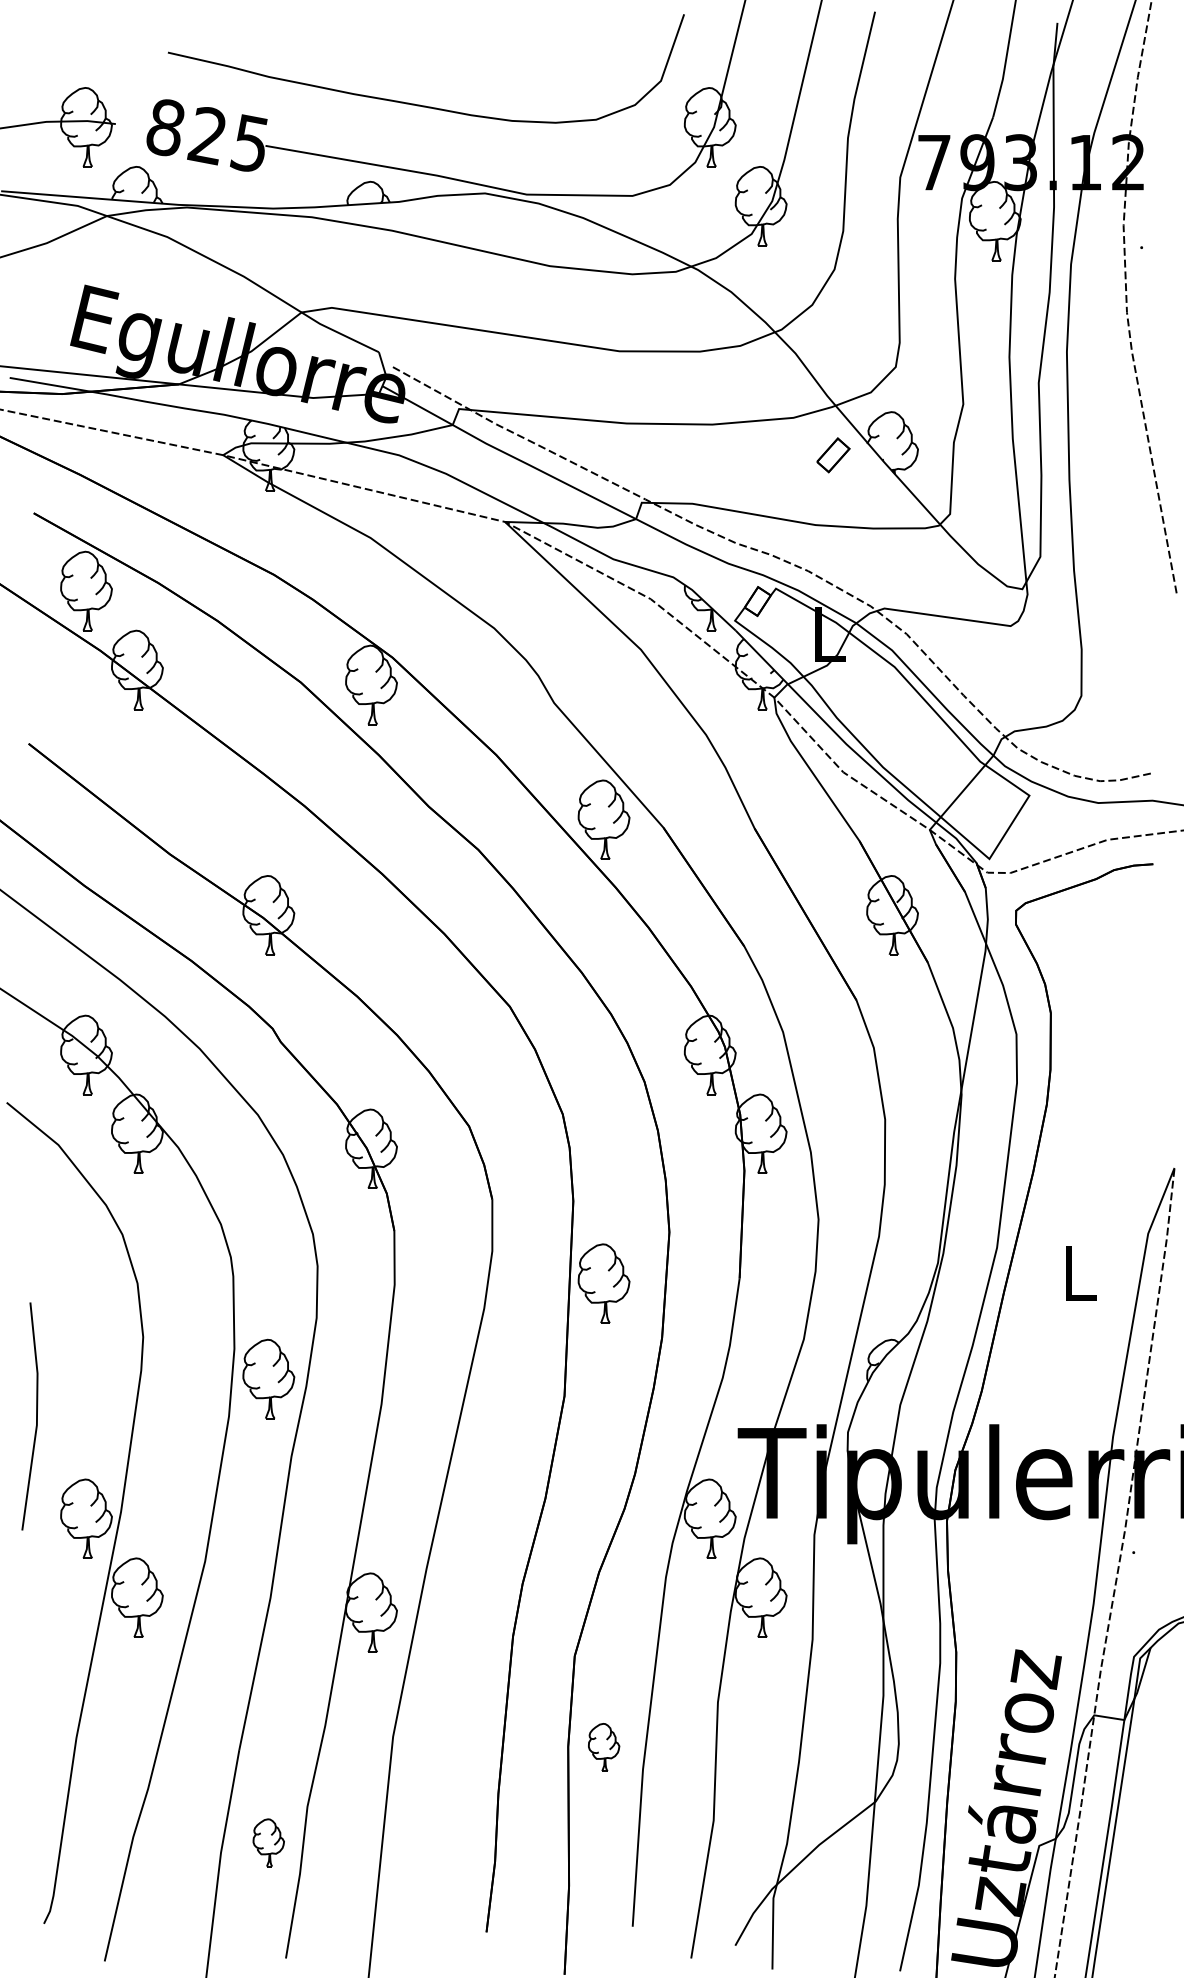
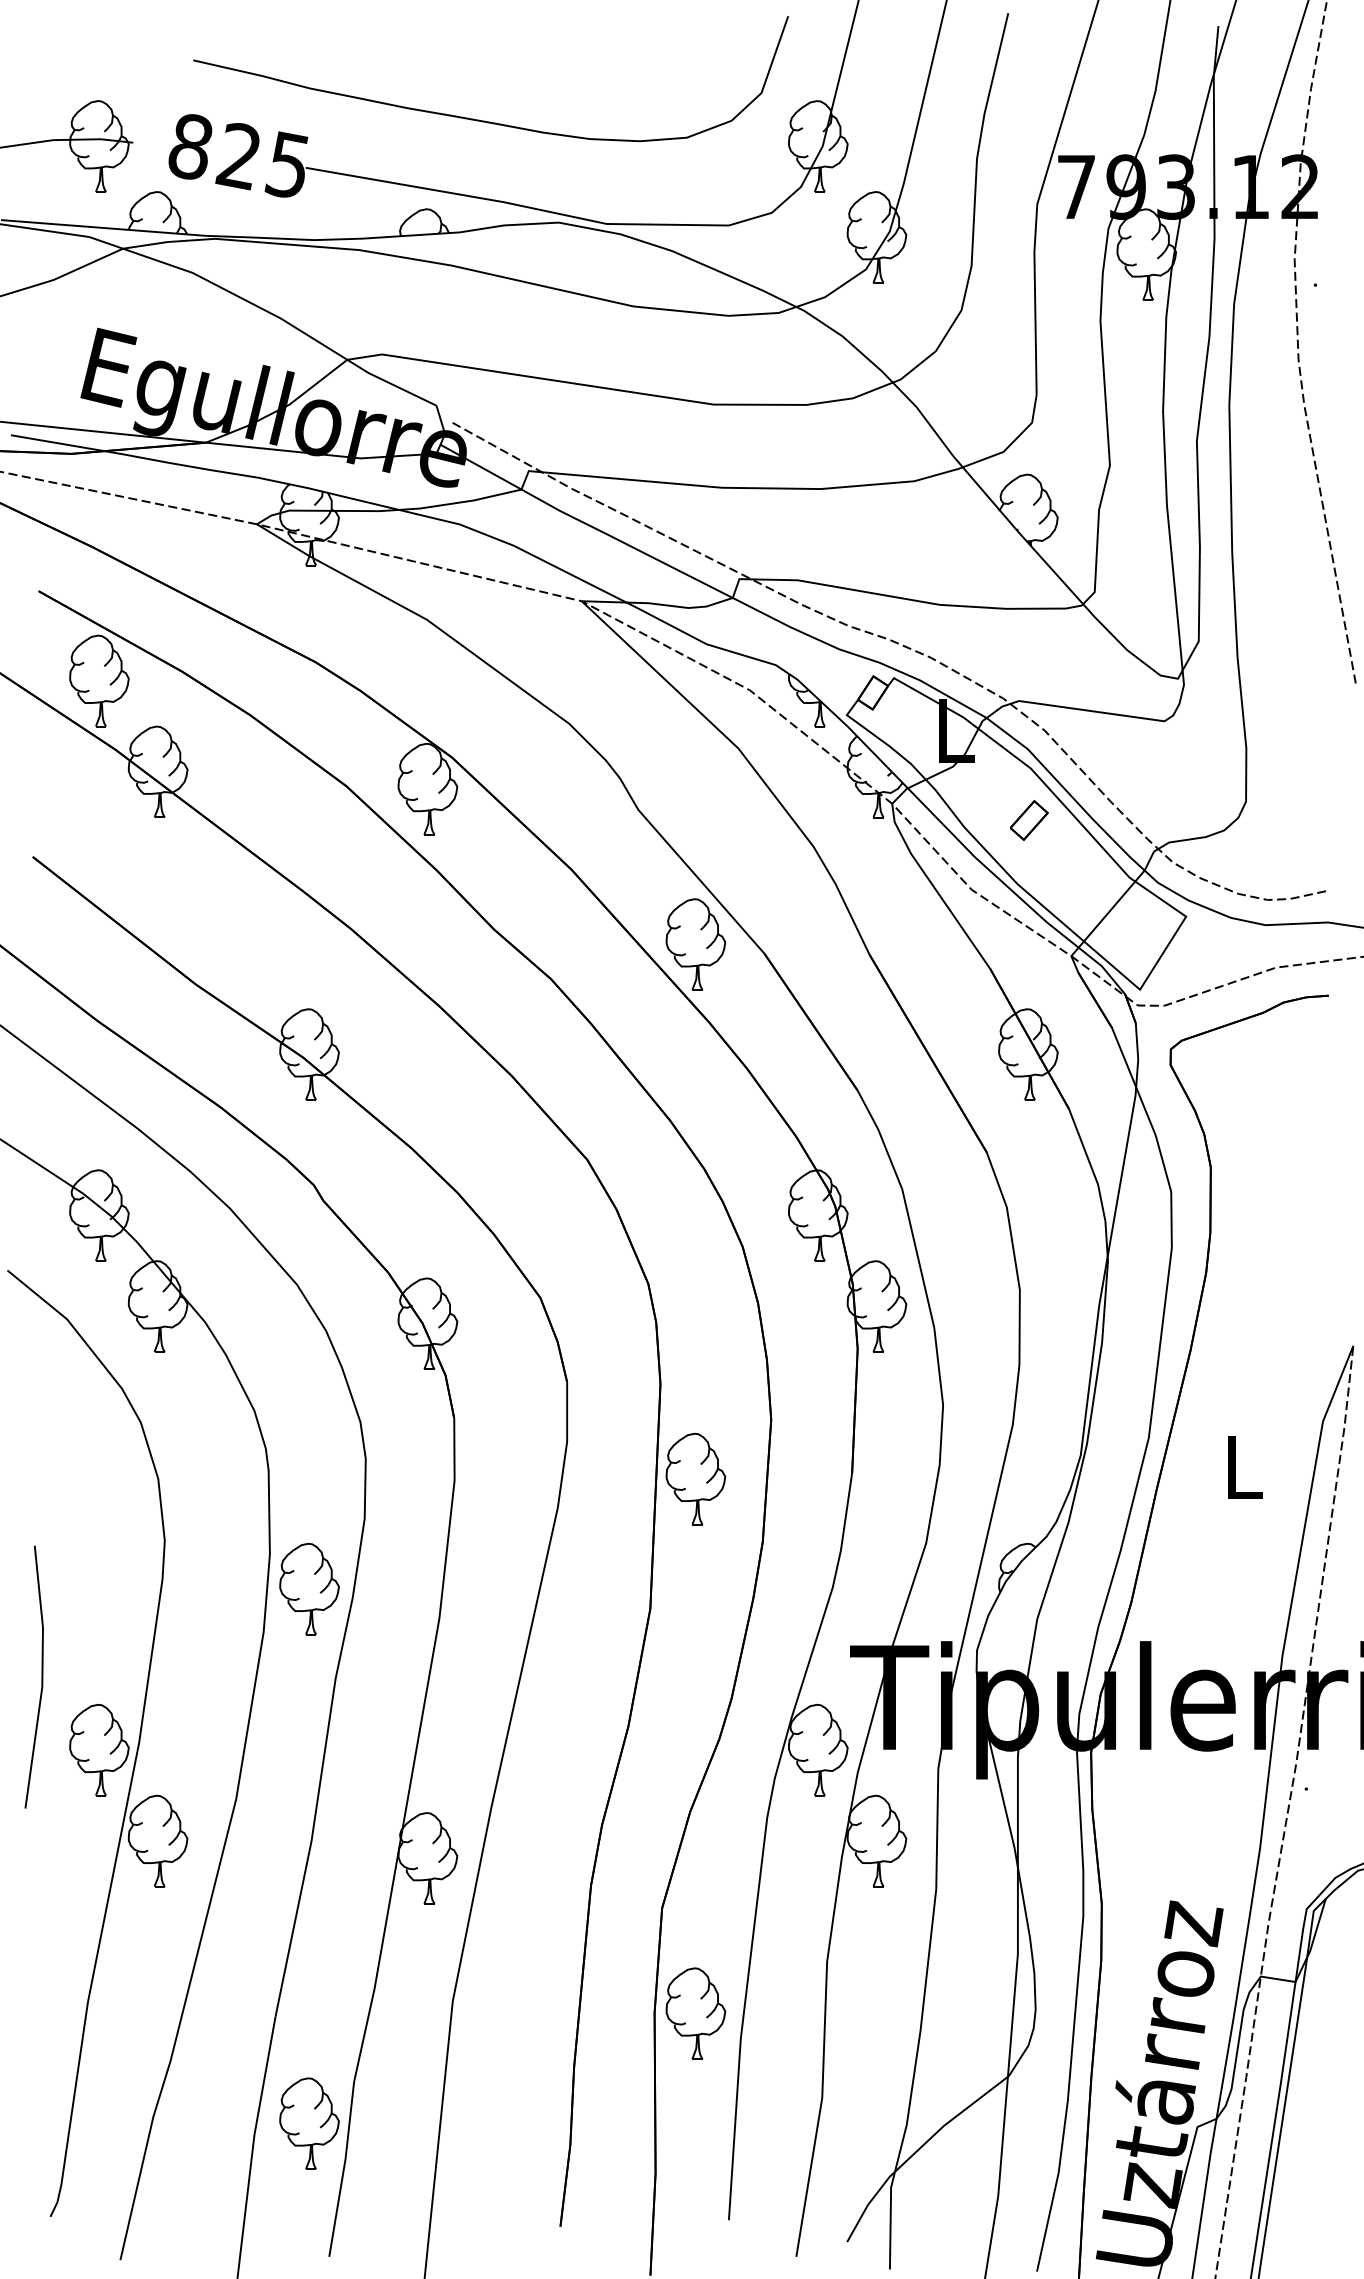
part: (833, 455) -> (1029, 820), moved
line: (36, 1415) -> (41, 1676), moved
part: (603, 1747) -> (695, 2013), size x1.67
part: (268, 1842) -> (309, 2123), size x1.67

